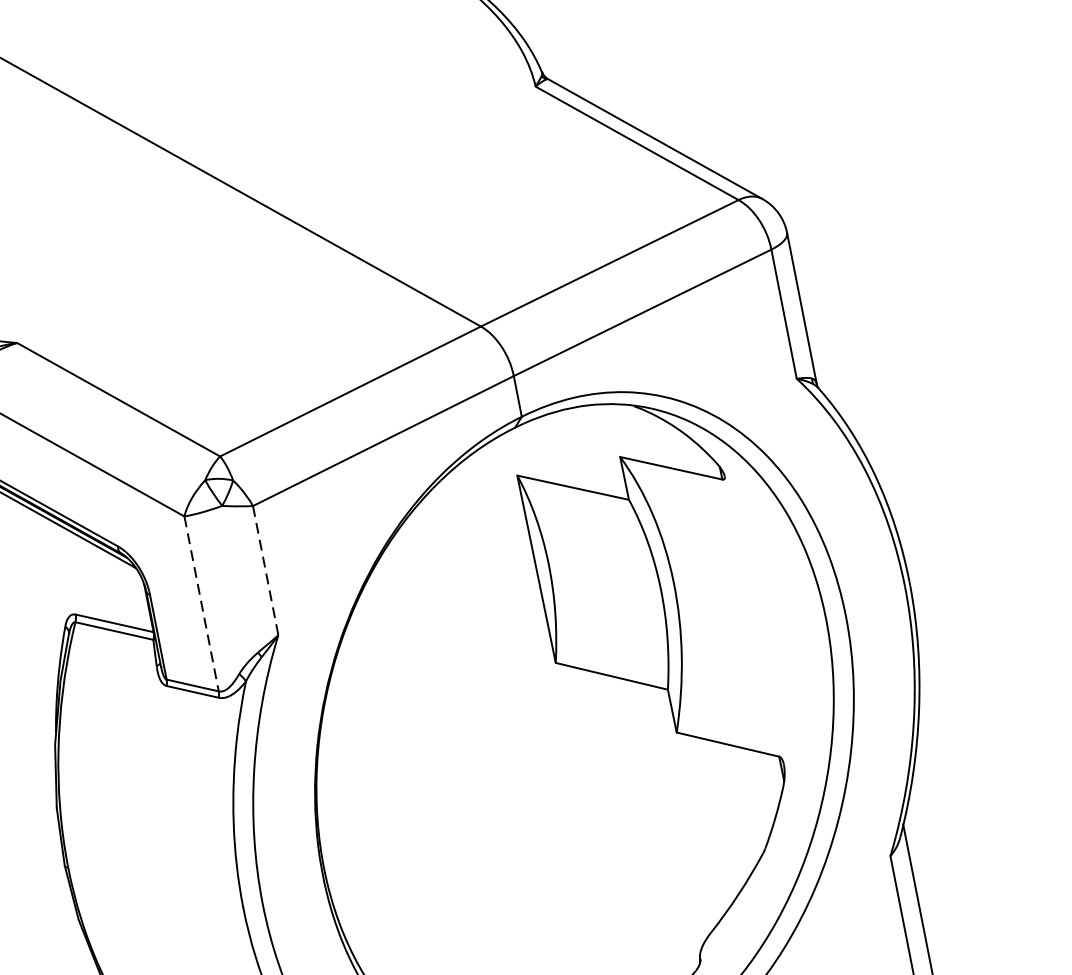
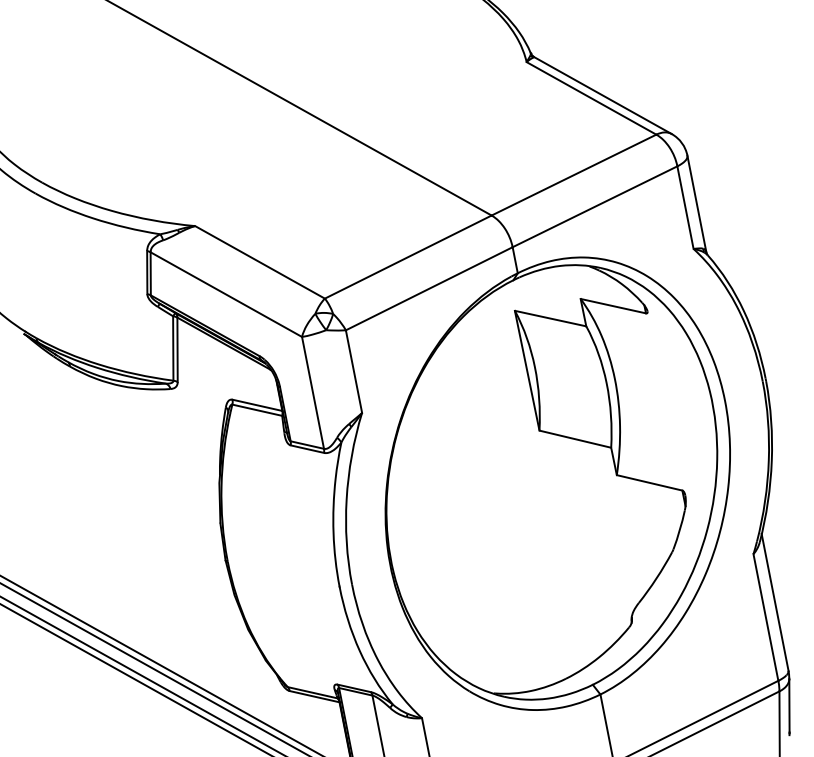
line: (266, 572) -> (354, 372), dashed -> solid
line: (202, 603) -> (313, 392), dashed -> solid

